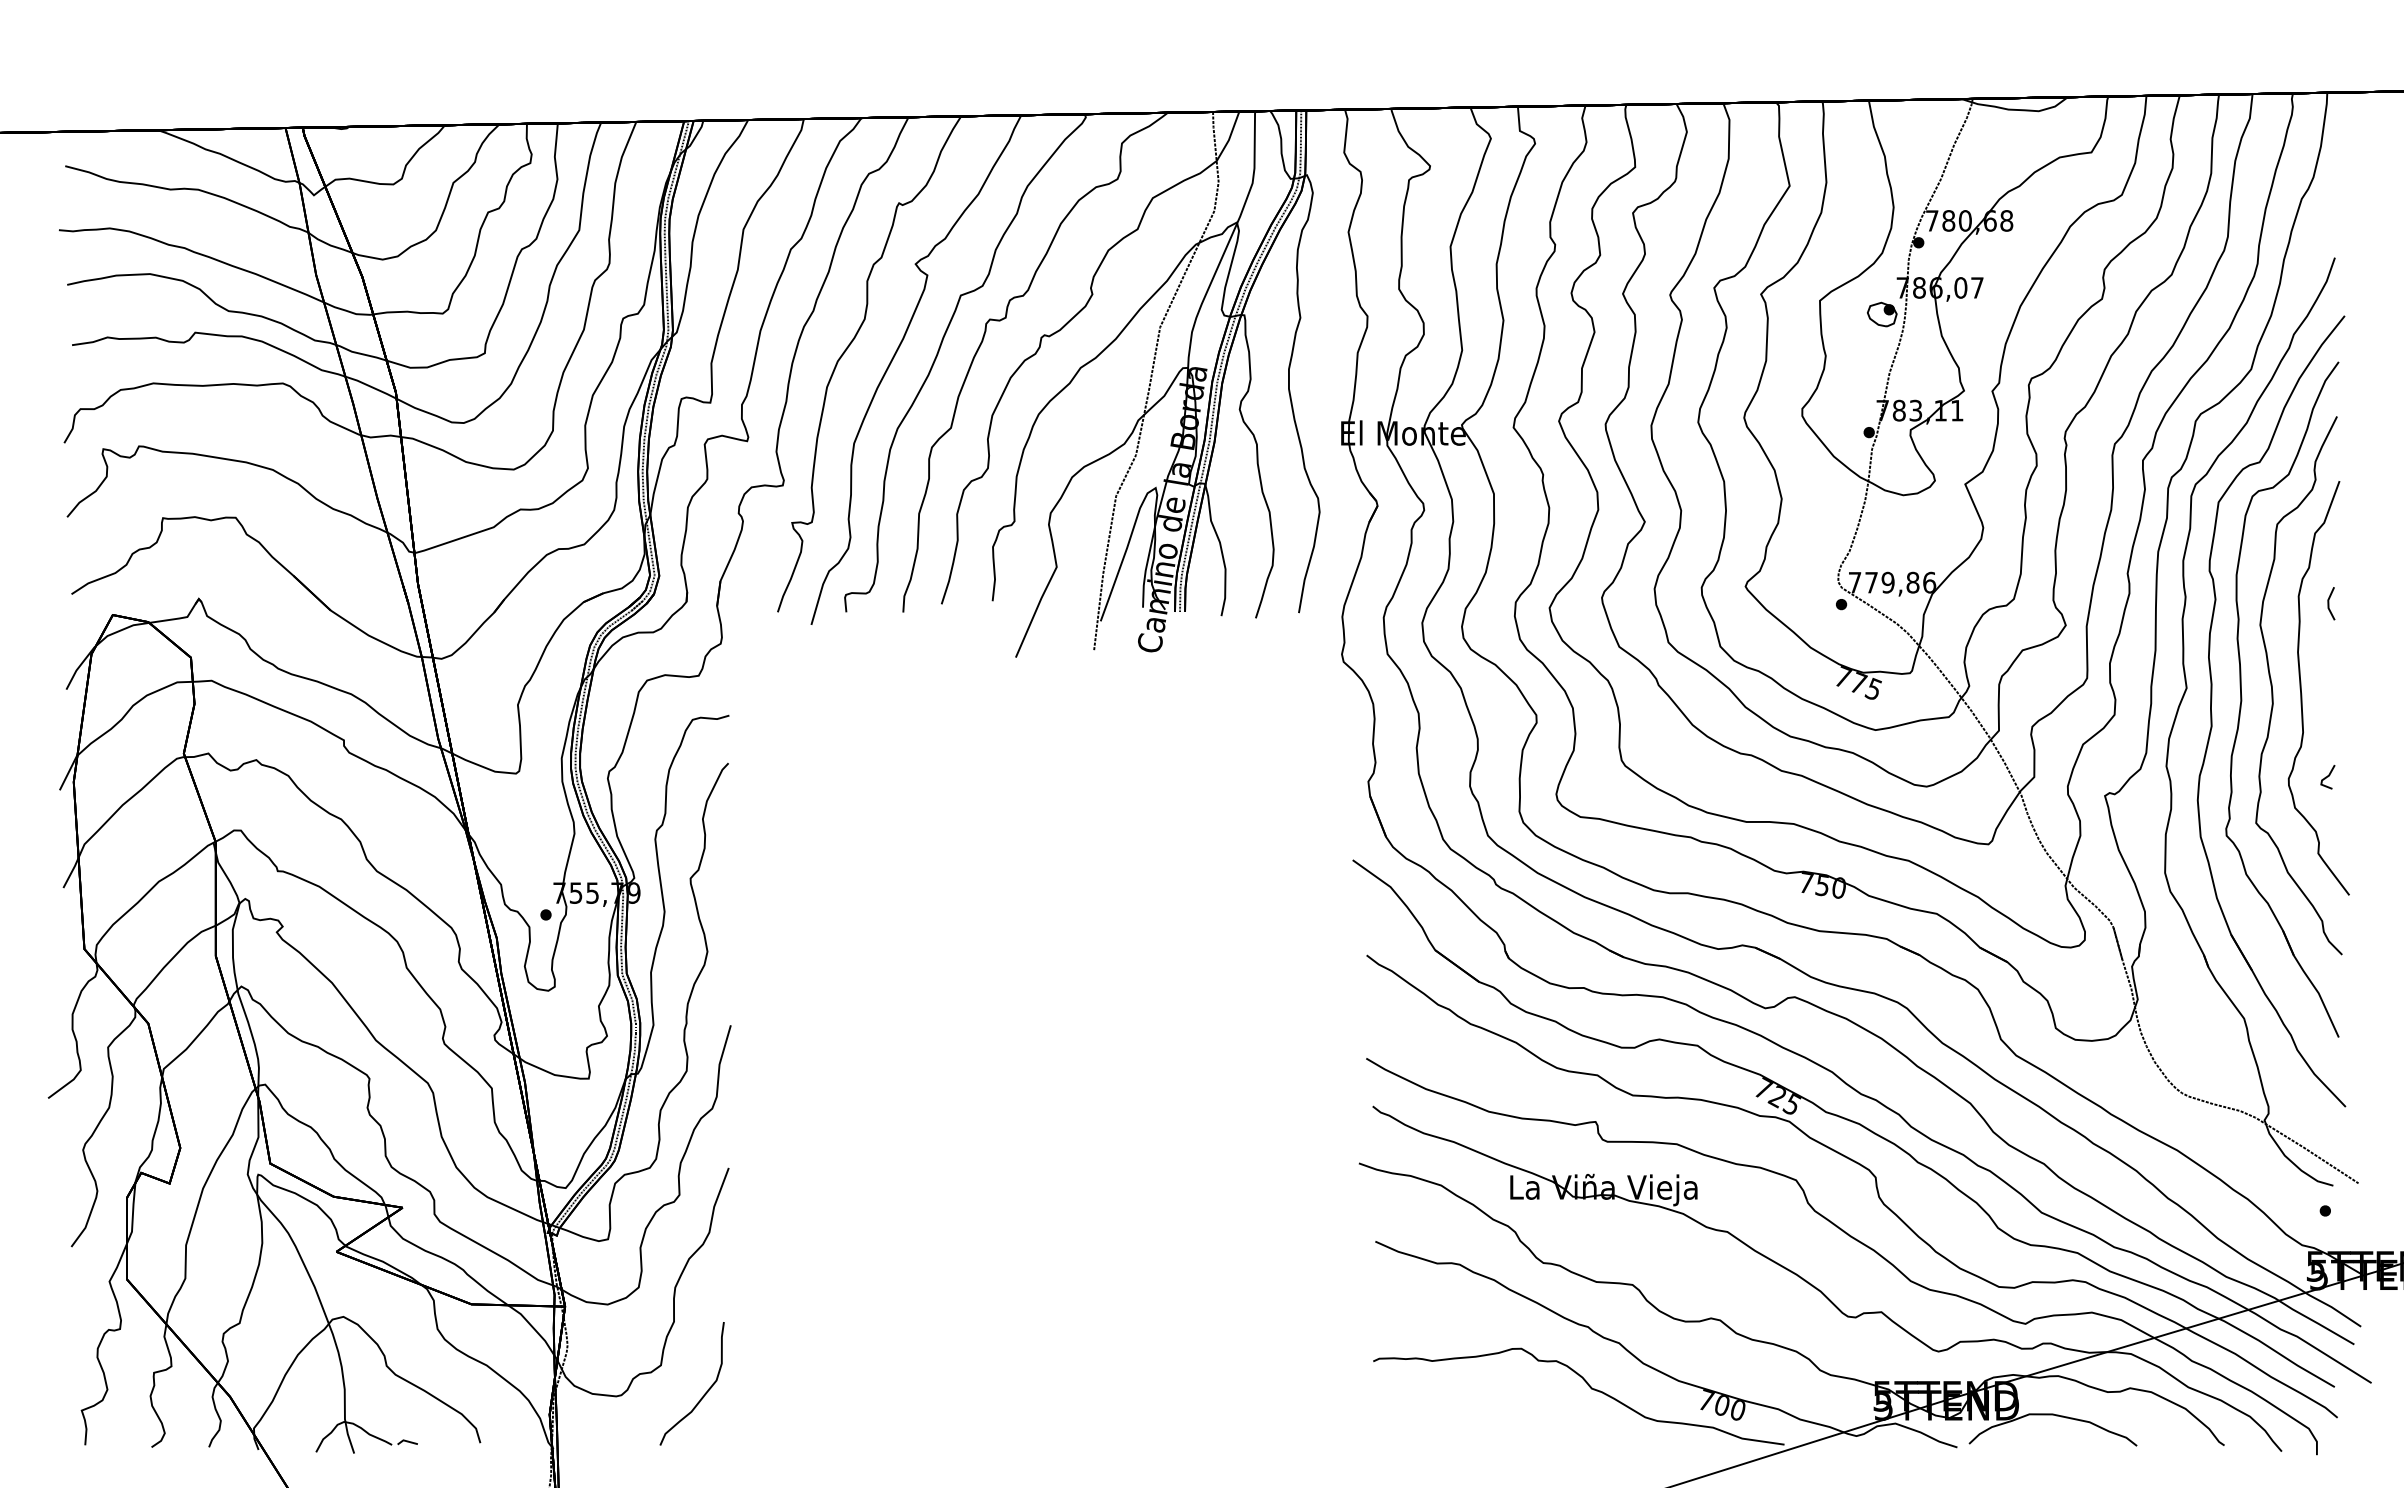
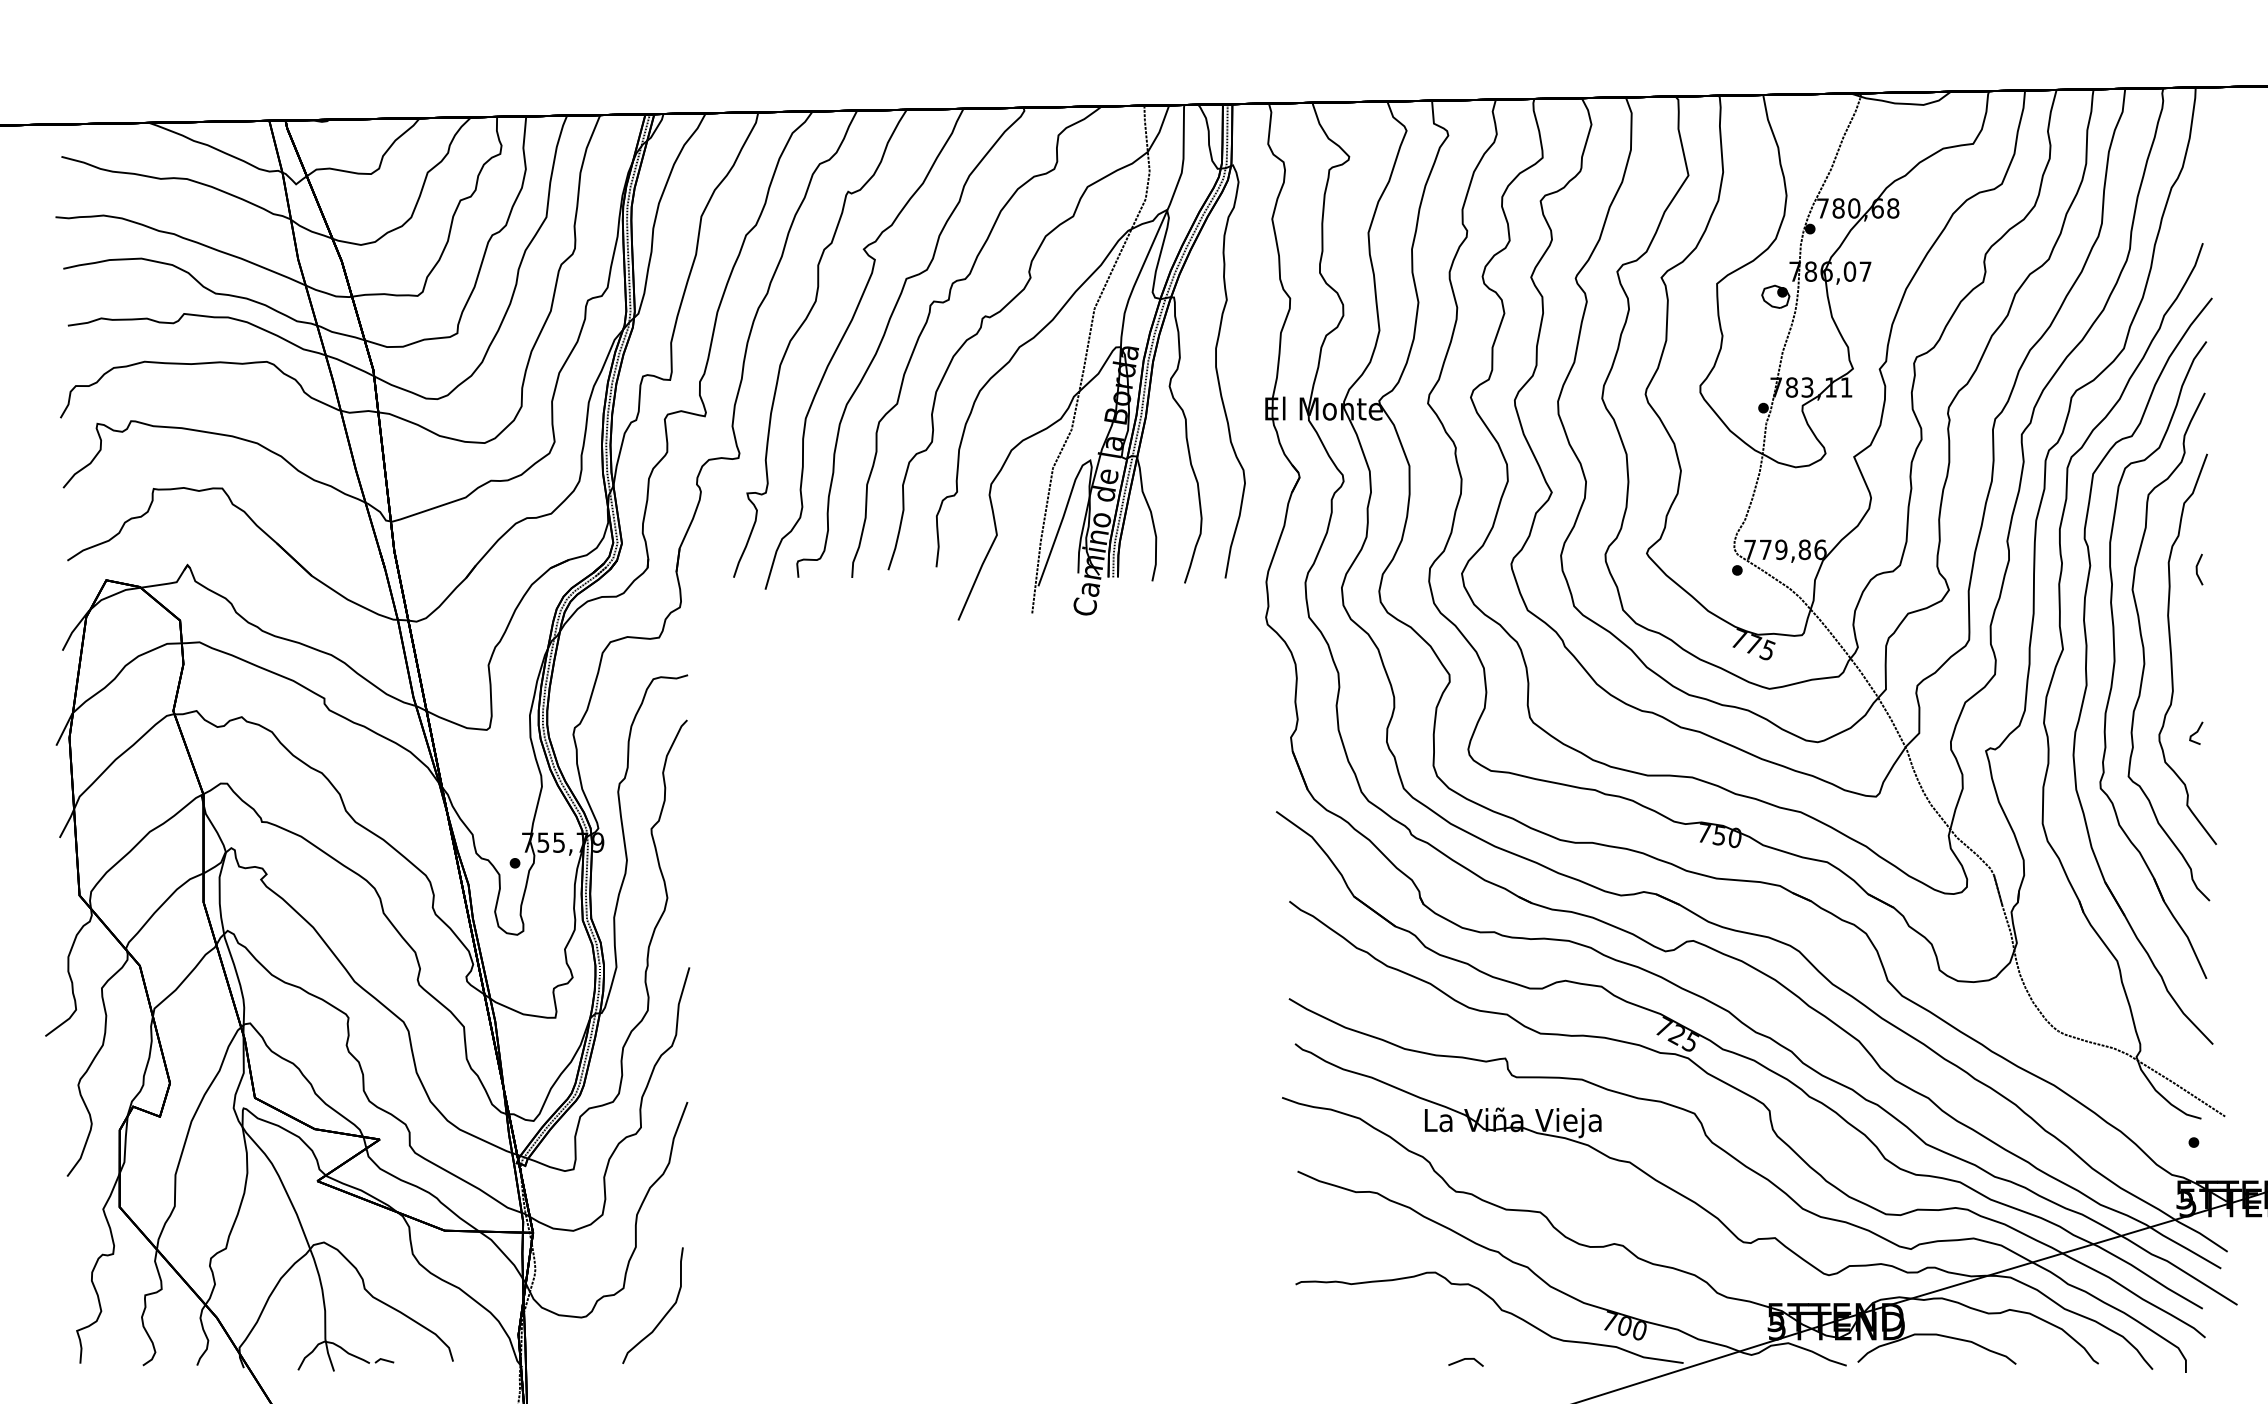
part: (1553, 1443) -> (1465, 1361), added

